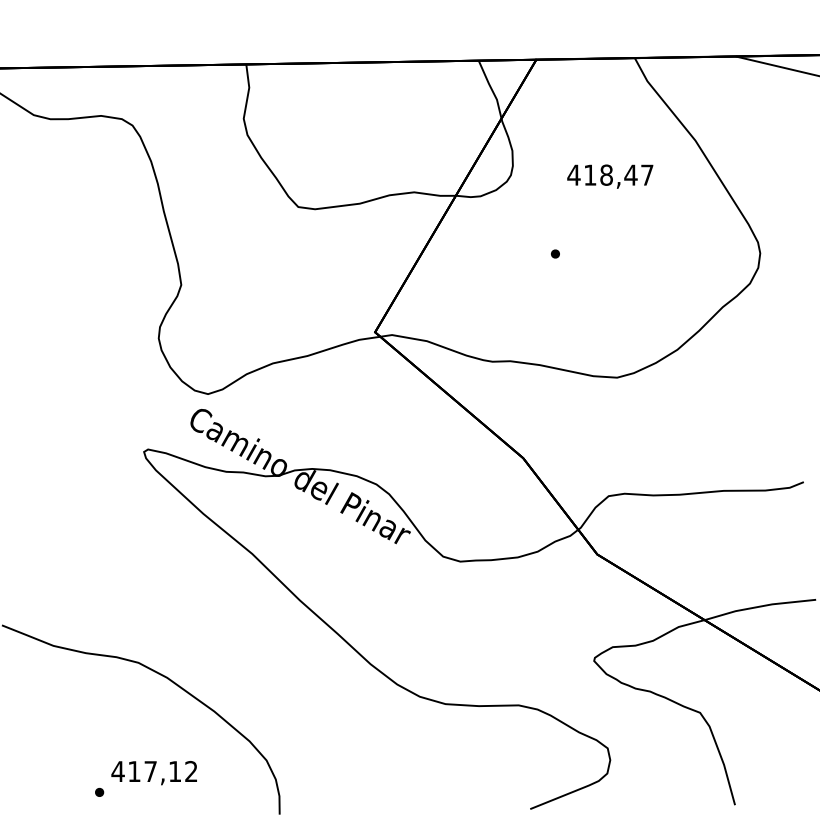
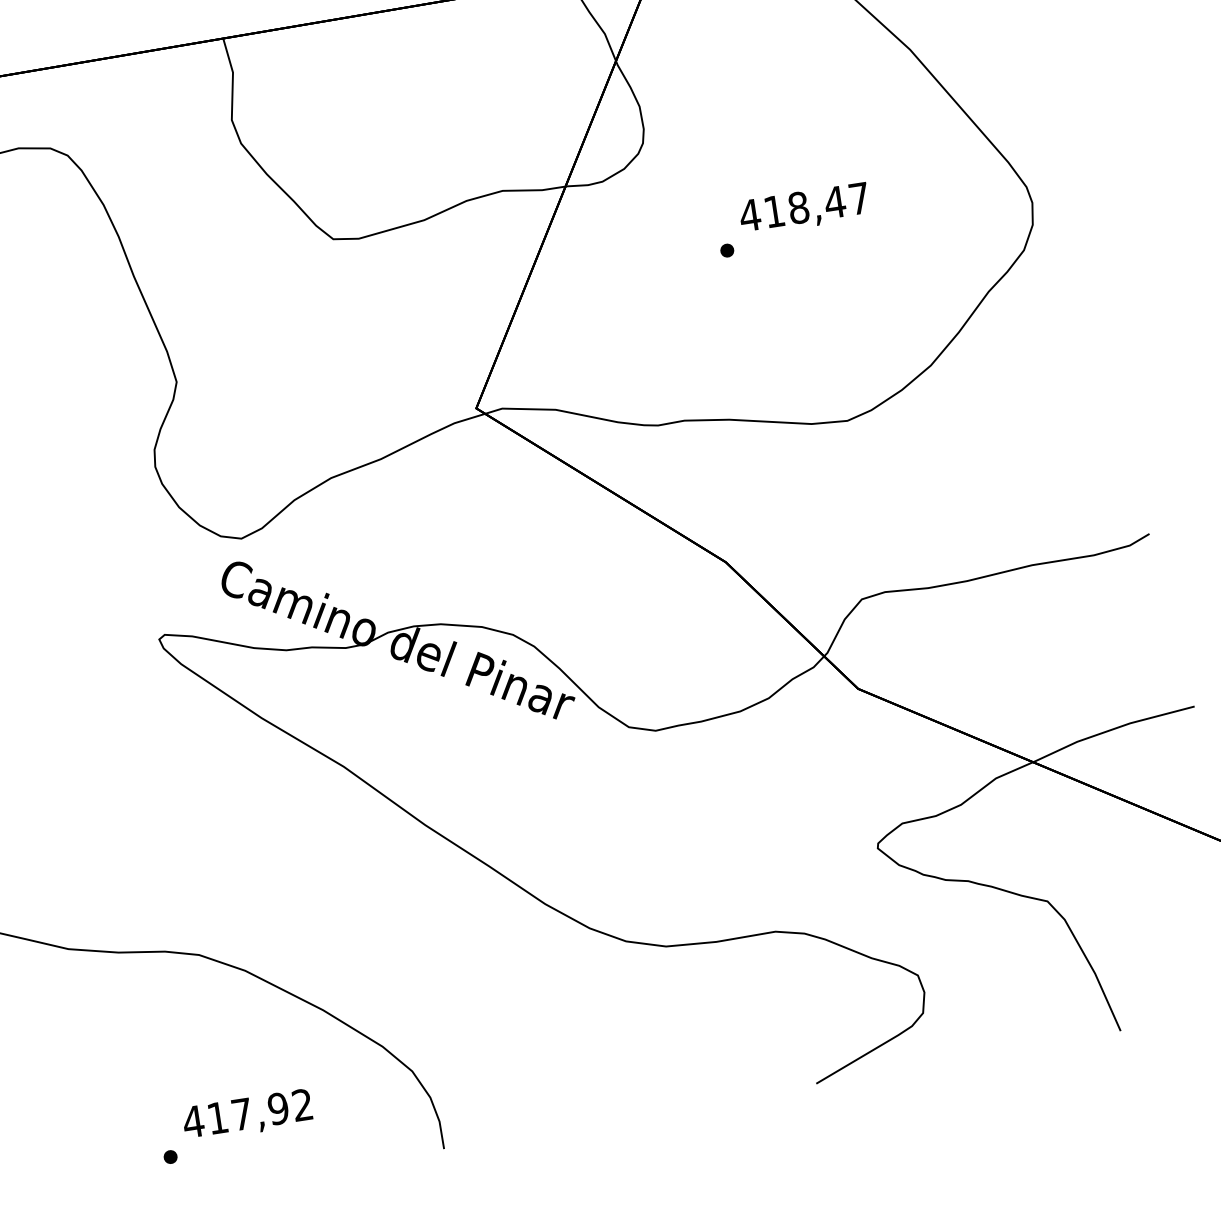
text: (610, 176) -> (804, 208), moved
text: (174, 771) -> (277, 1108), 417,12 -> 417,92

